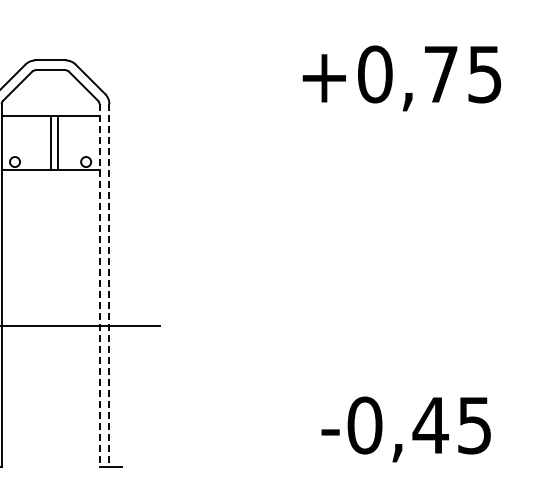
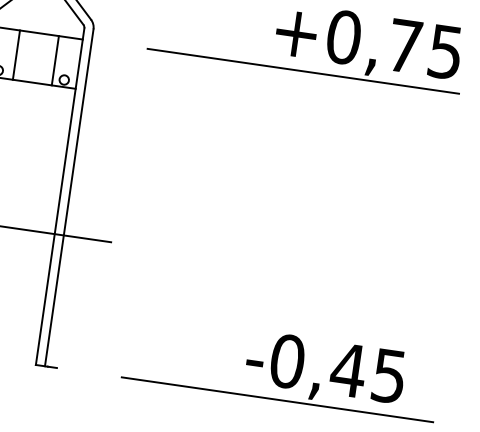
line: (337, 116) -> (303, 71), added
line: (50, 142) -> (16, 54), moved
line: (57, 142) -> (55, 60), moved
line: (99, 285) -> (60, 196), dashed -> solid
line: (109, 285) -> (69, 197), dashed -> solid
line: (360, 467) -> (277, 399), added

